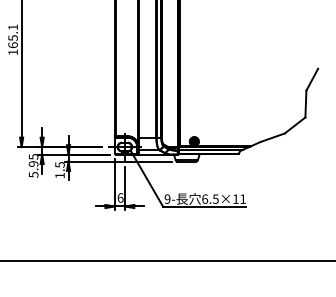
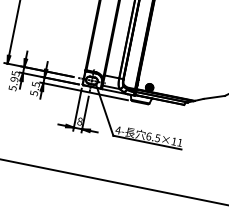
text: (59, 175) -> (33, 93), 1.5 -> 5.5
text: (120, 197) -> (80, 121), 6 -> 8
text: (167, 198) -> (118, 129), 9- -> 4-

